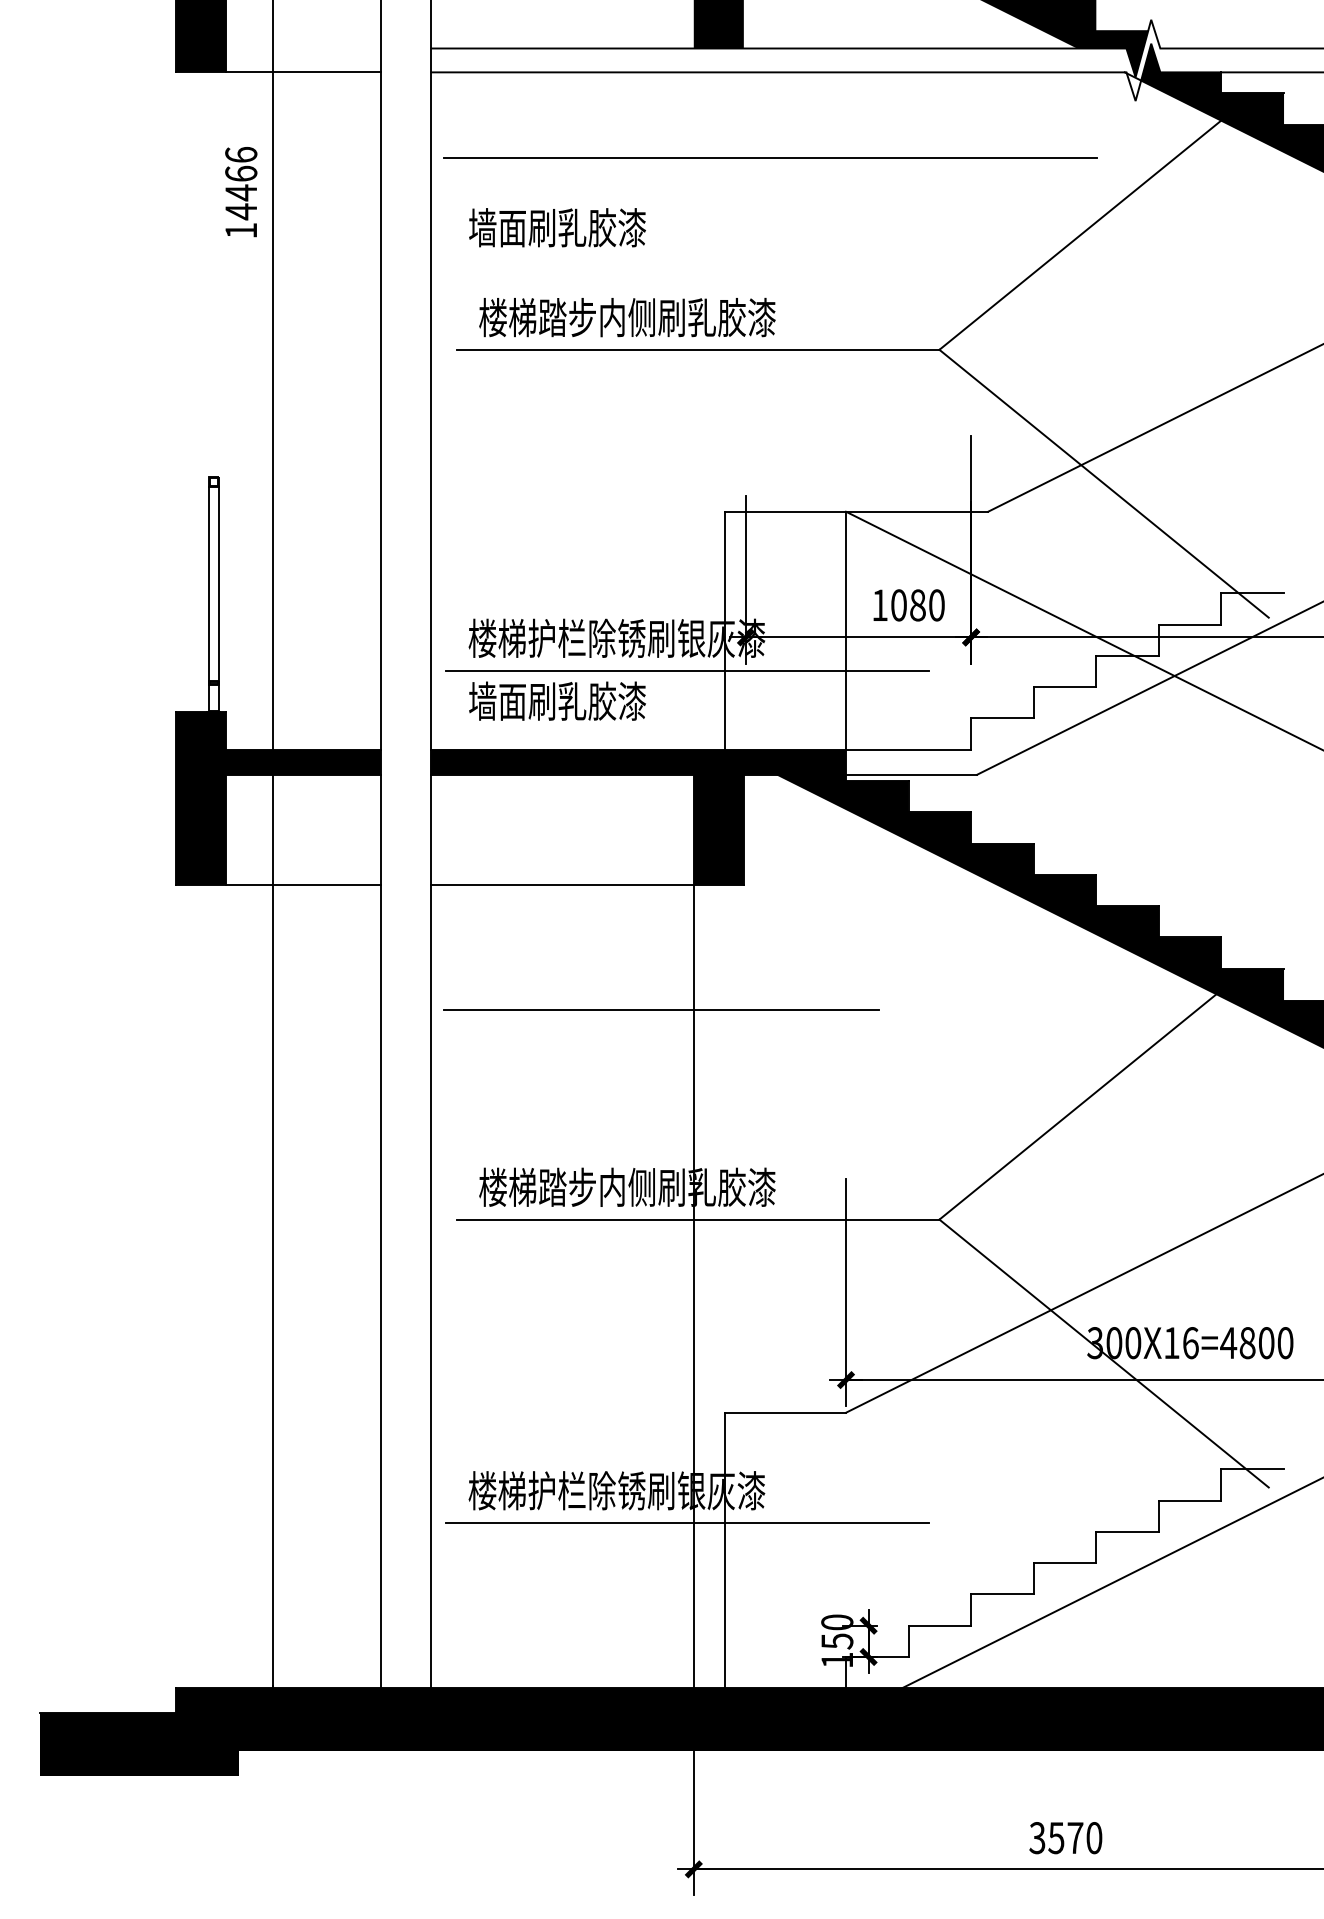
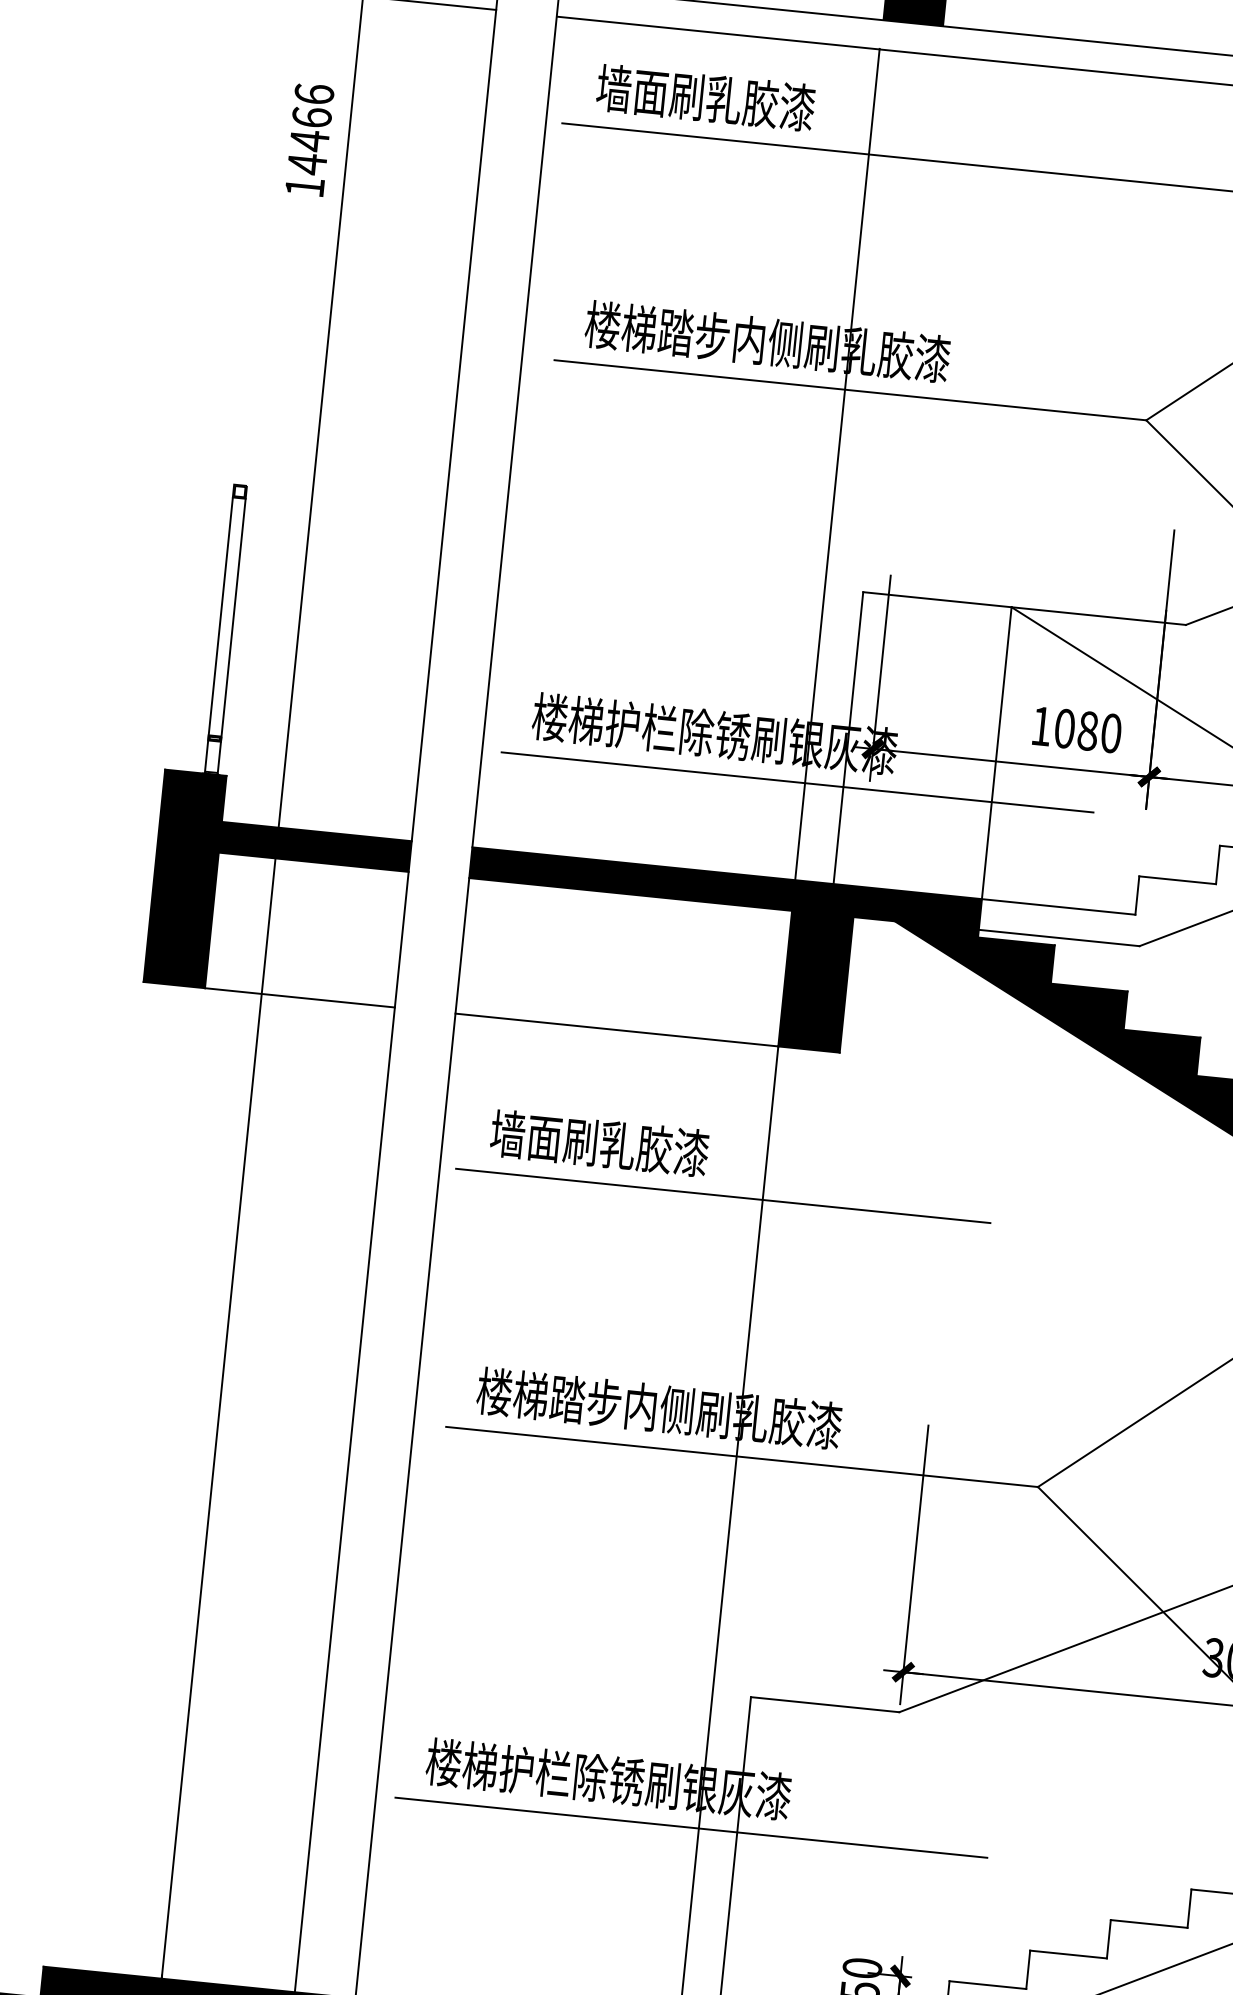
text: (557, 227) -> (705, 97), moved
line: (693, 410) -> (837, 464), added
text: (557, 700) -> (599, 1142), moved

